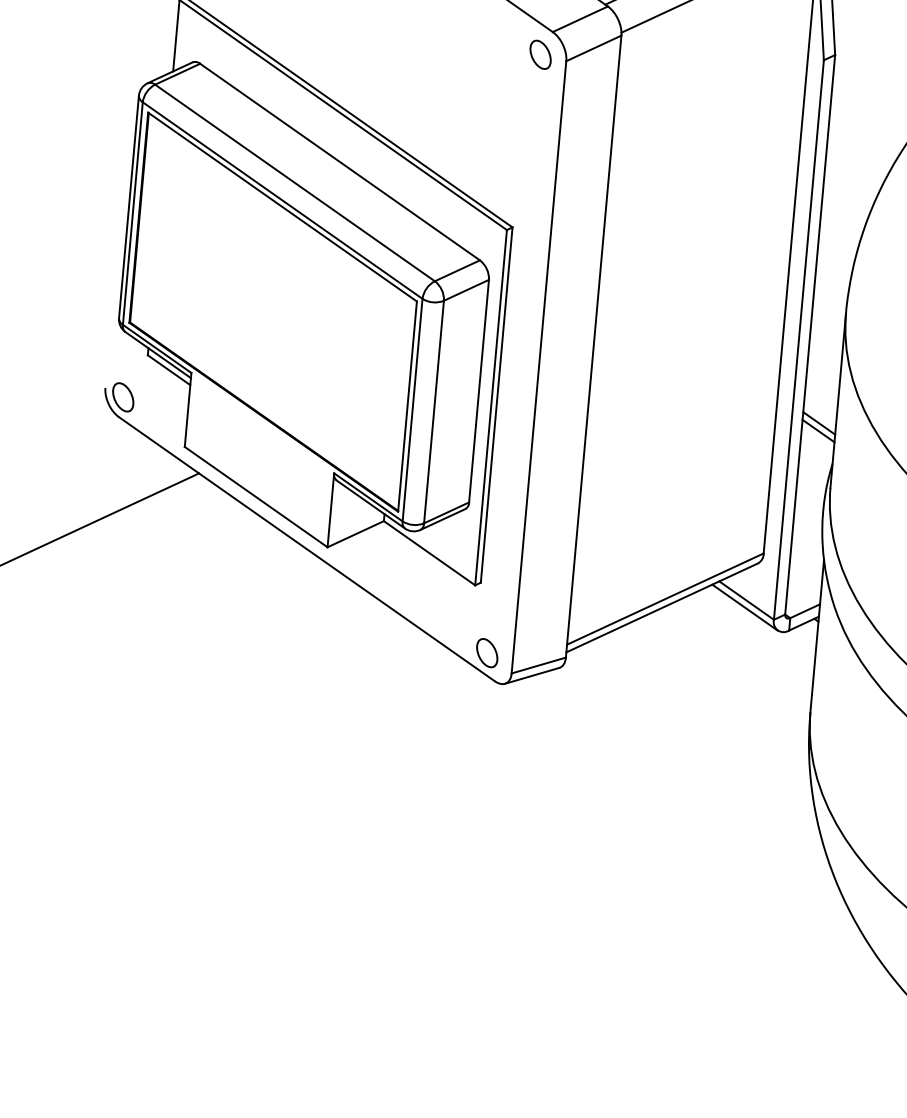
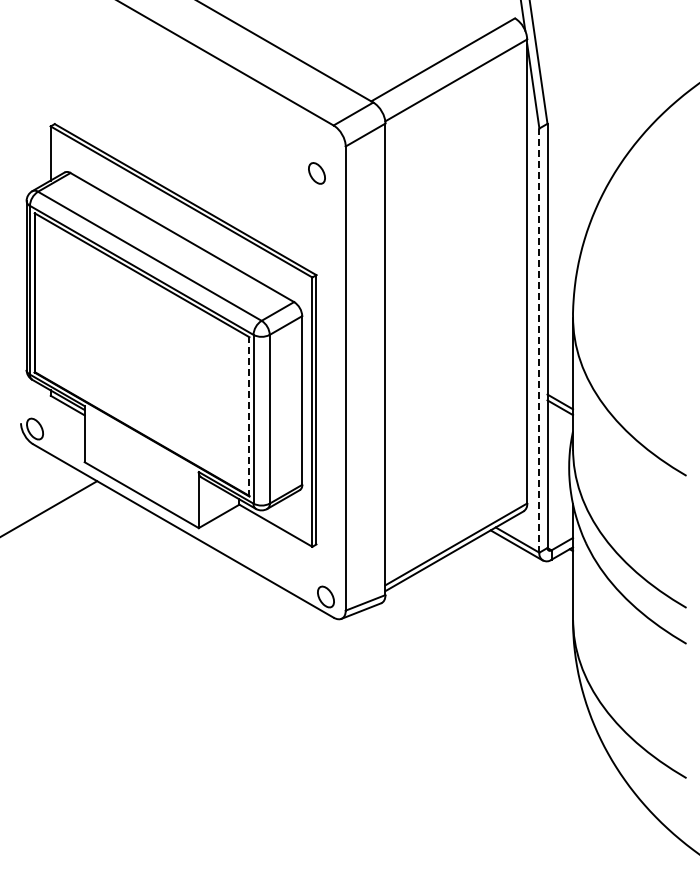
part: (539, 54) -> (316, 173), moved
line: (799, 339) -> (539, 340), solid -> dashed
line: (407, 406) -> (249, 416), solid -> dashed

